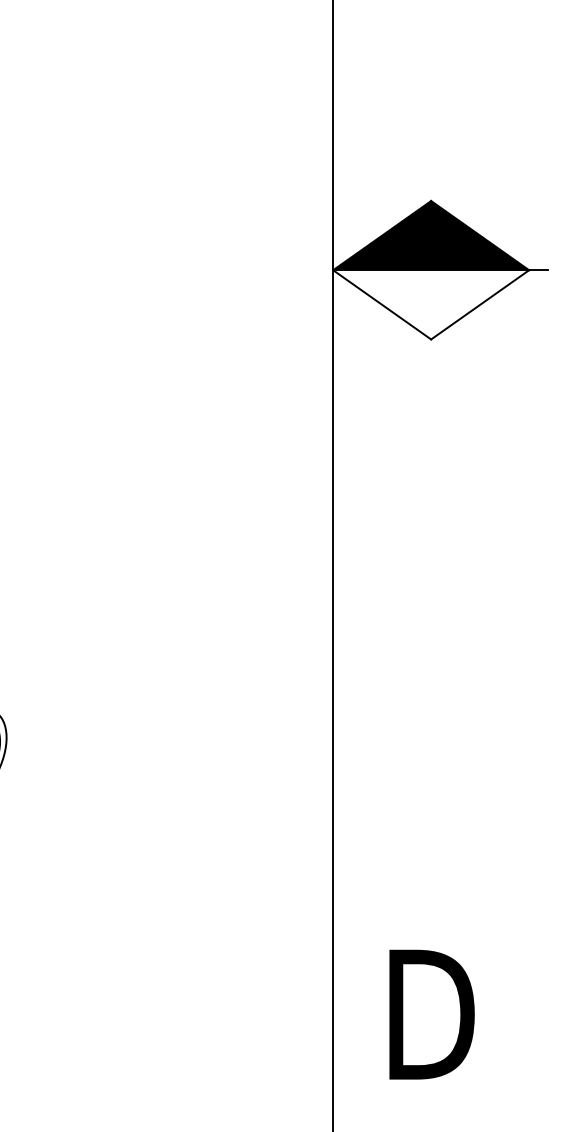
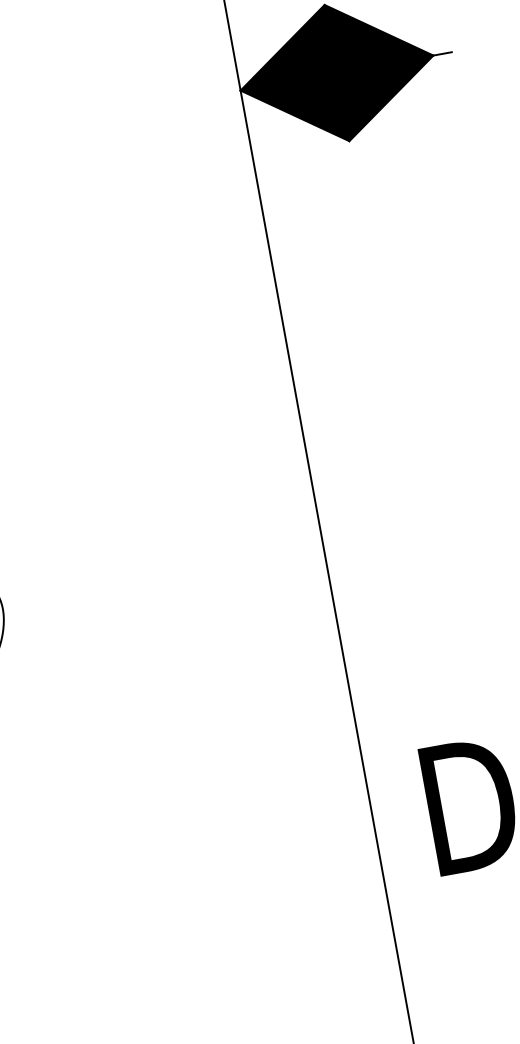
fill: (431, 304) -> (343, 106), added

